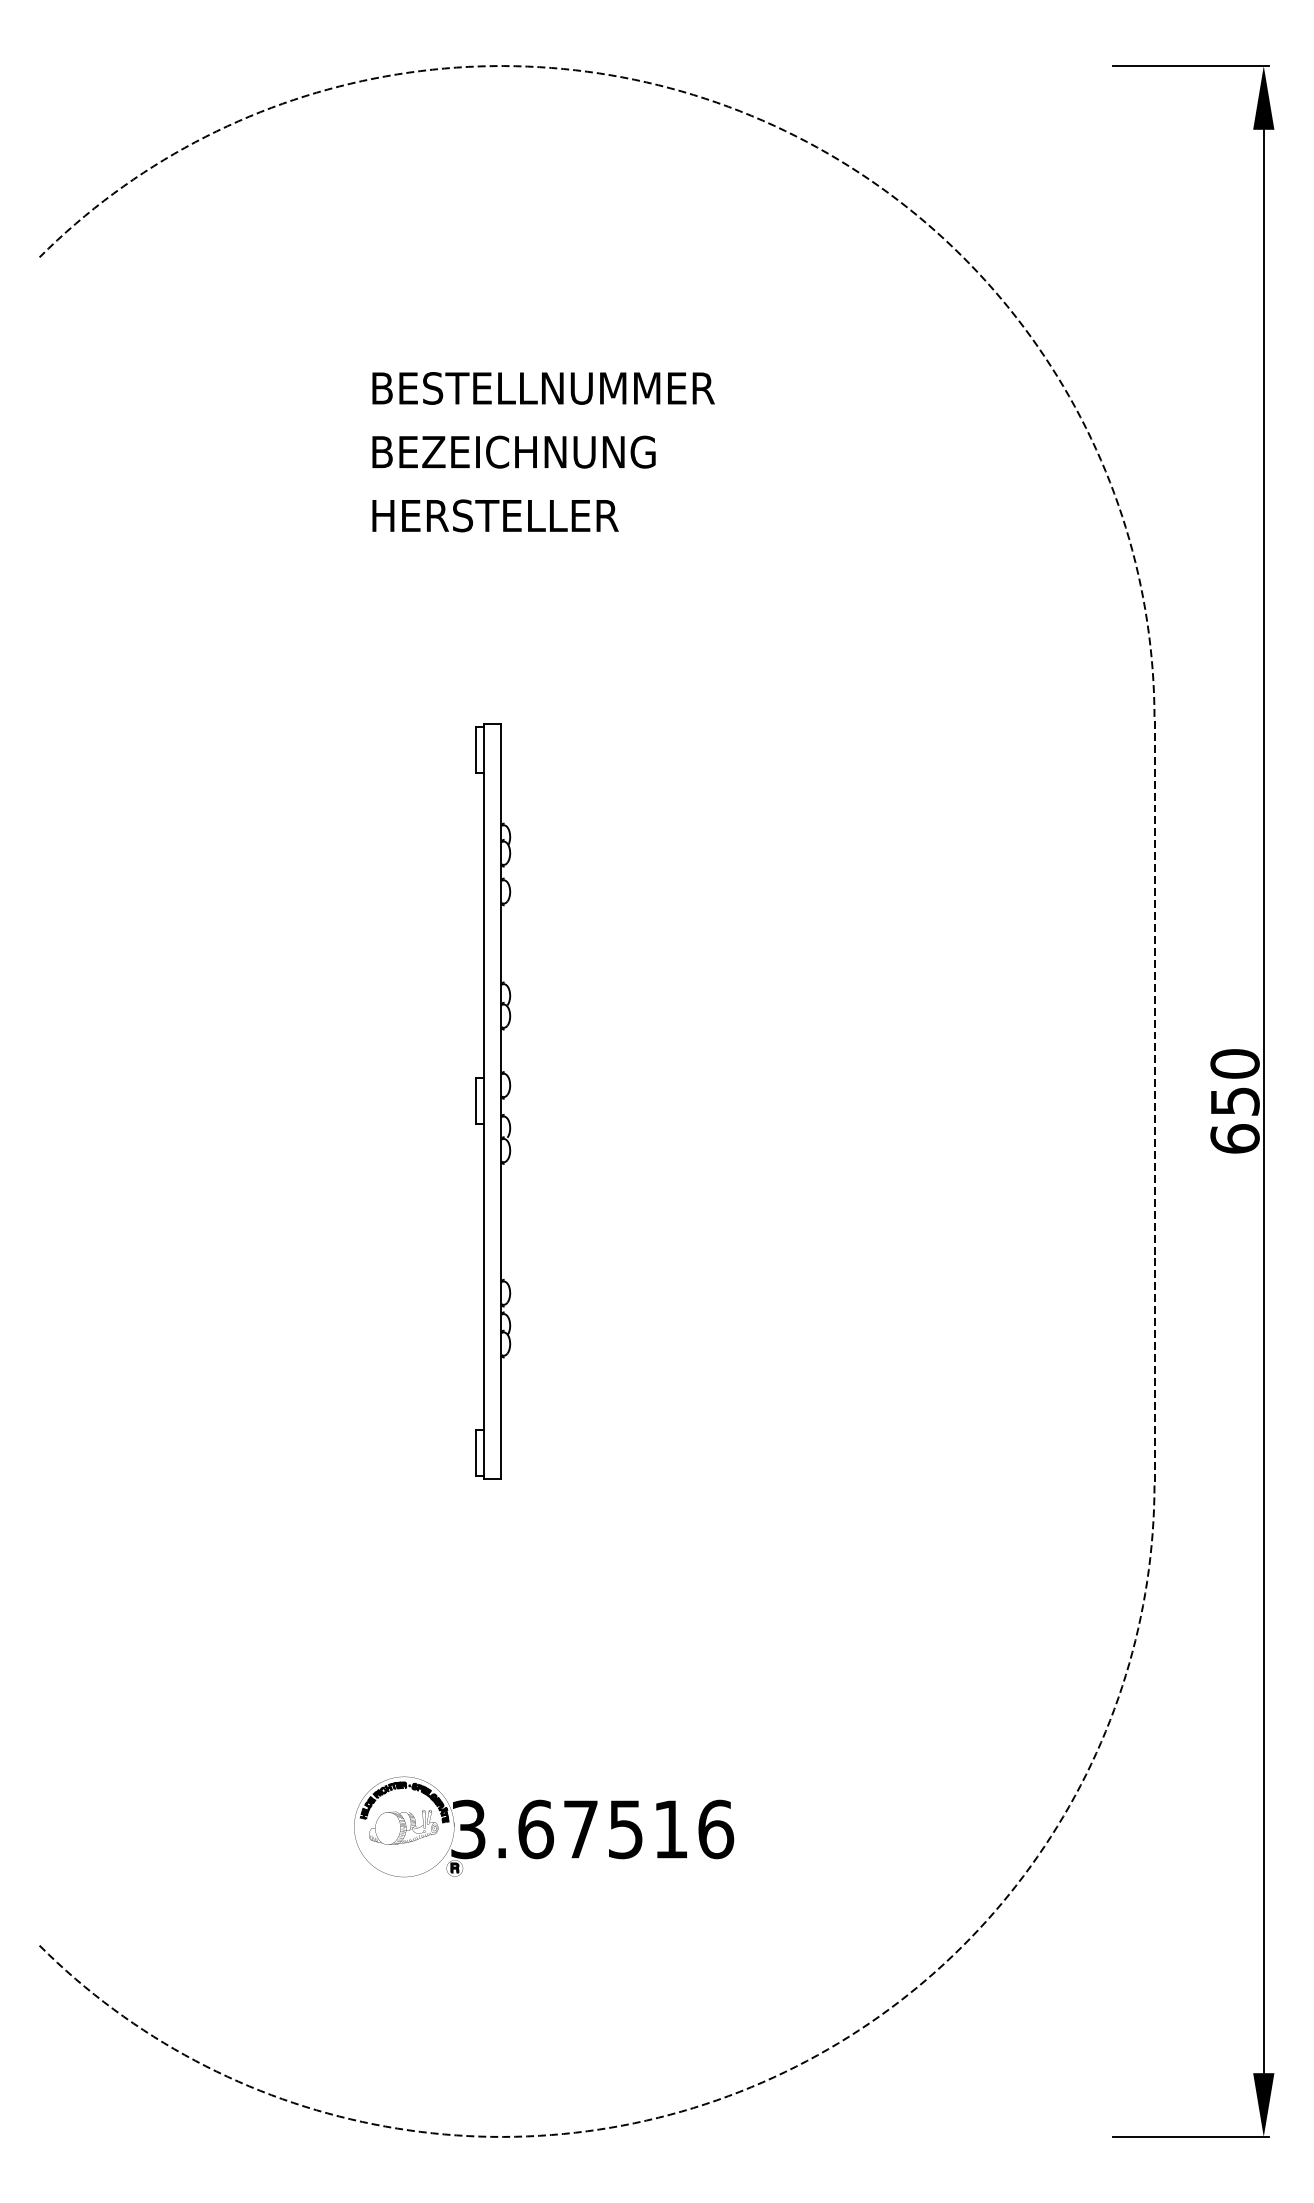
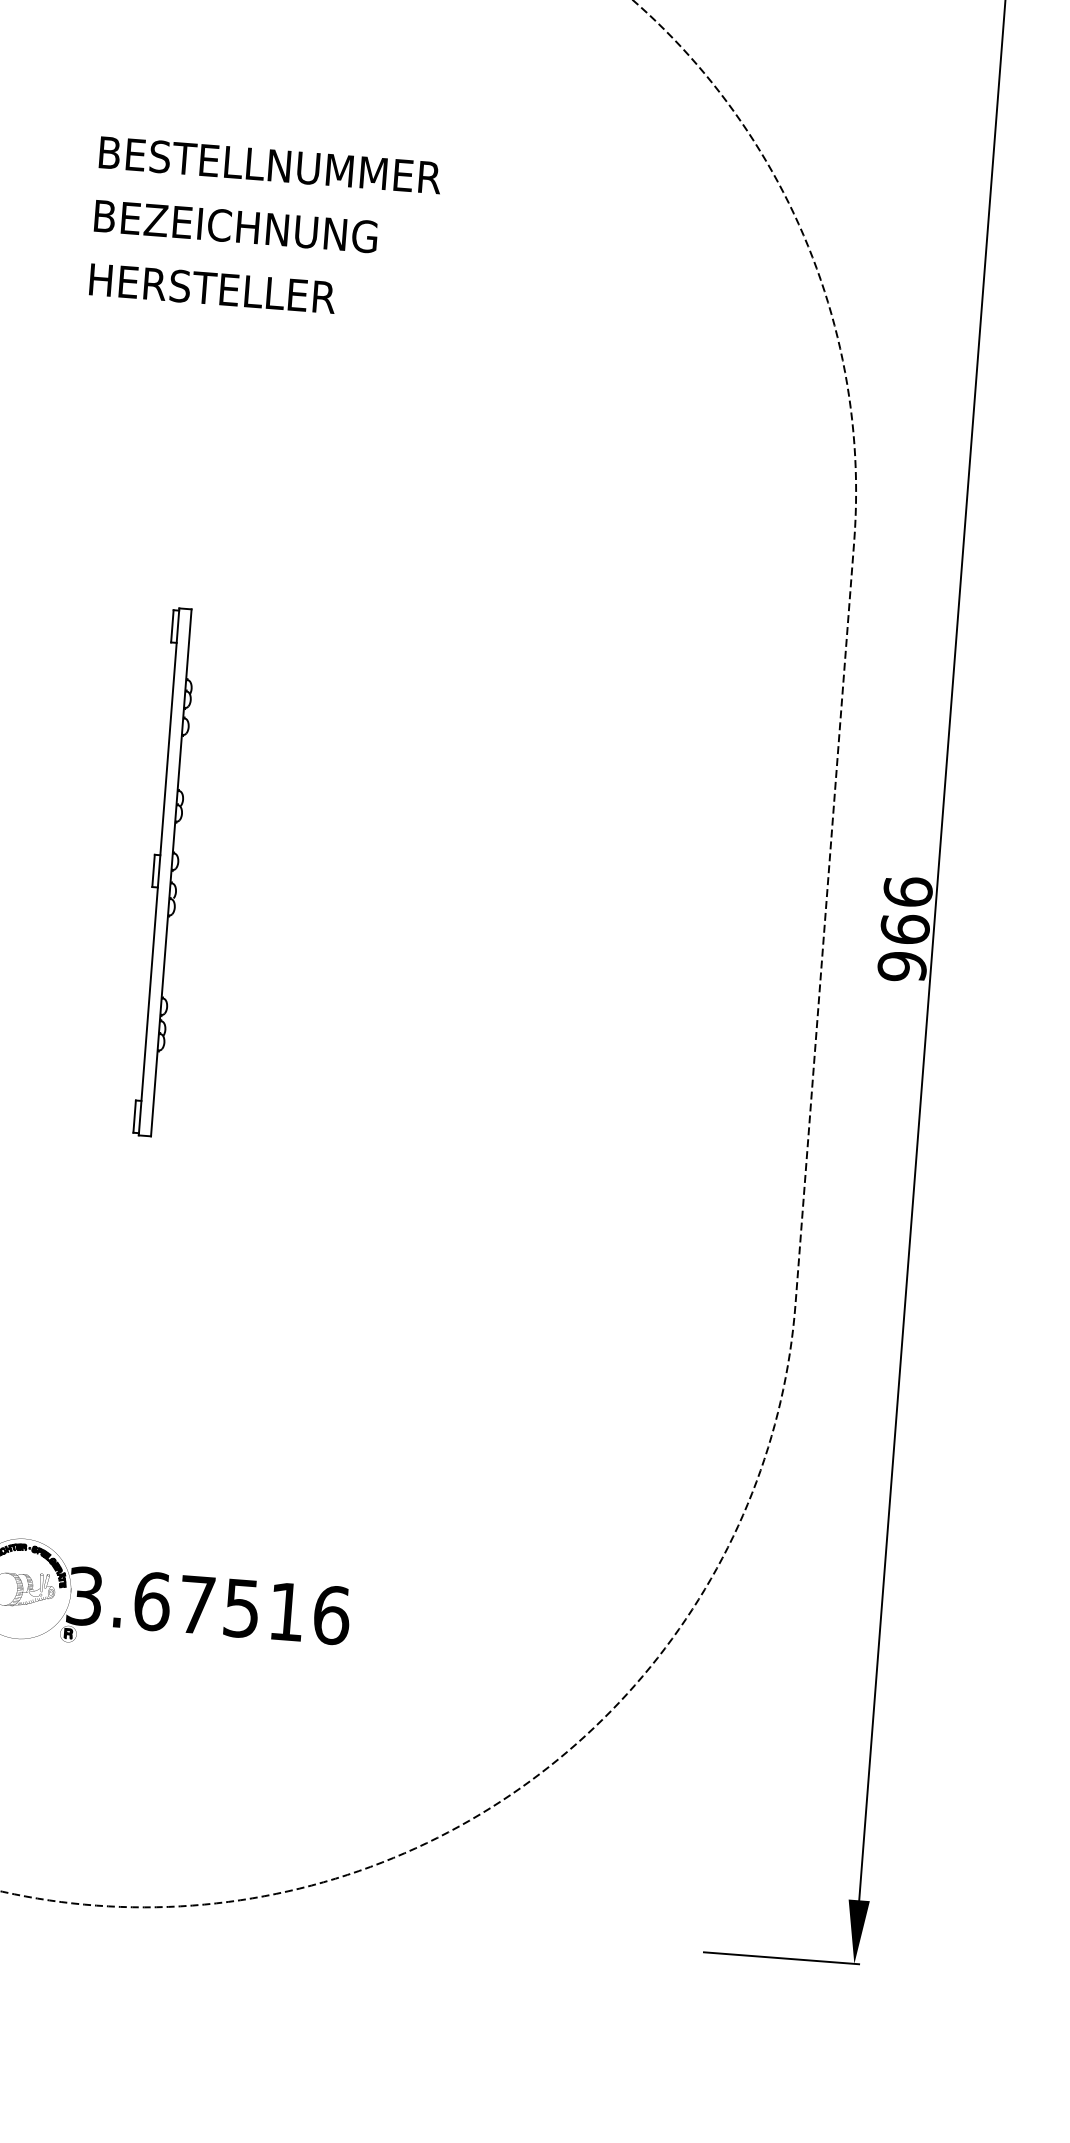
part: (493, 1101) -> (165, 872), size x0.7
text: (1234, 1101) -> (904, 929), 650 -> 966

